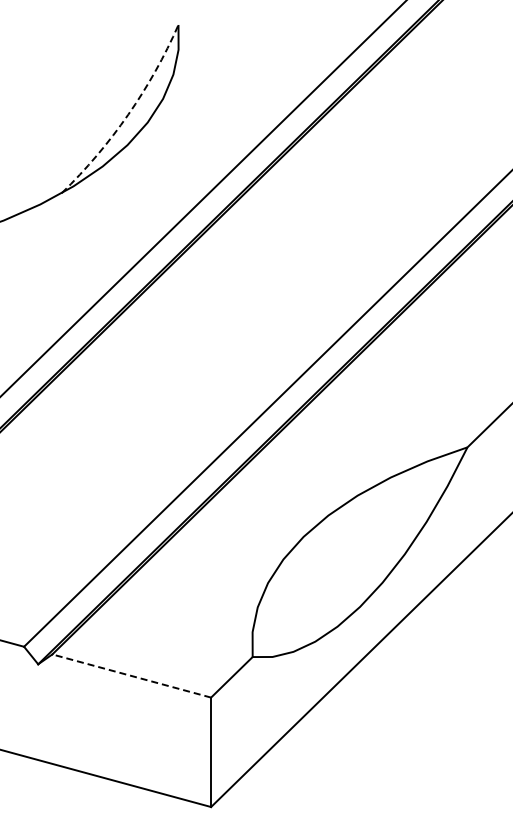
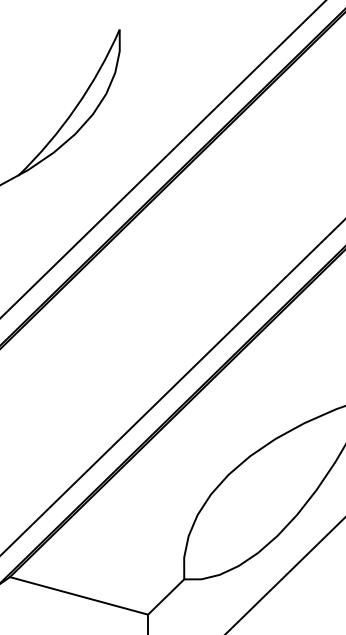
arc: (128, 114) -> (76, 107), dashed -> solid
line: (131, 675) -> (78, 595), dashed -> solid

